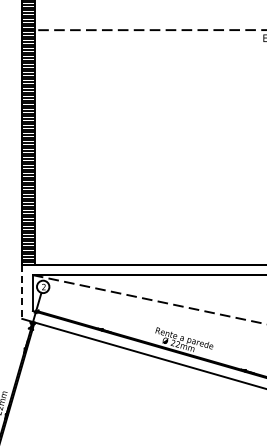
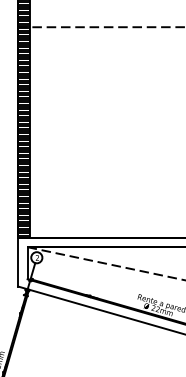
line: (22, 292) -> (18, 262), dashed -> solid

